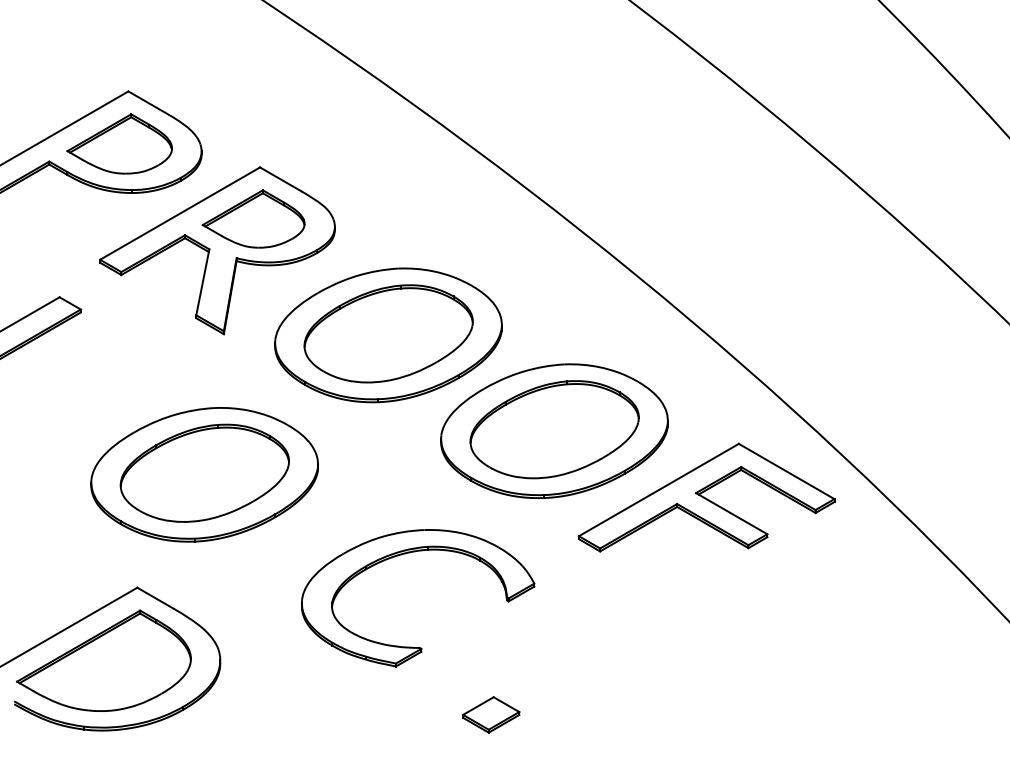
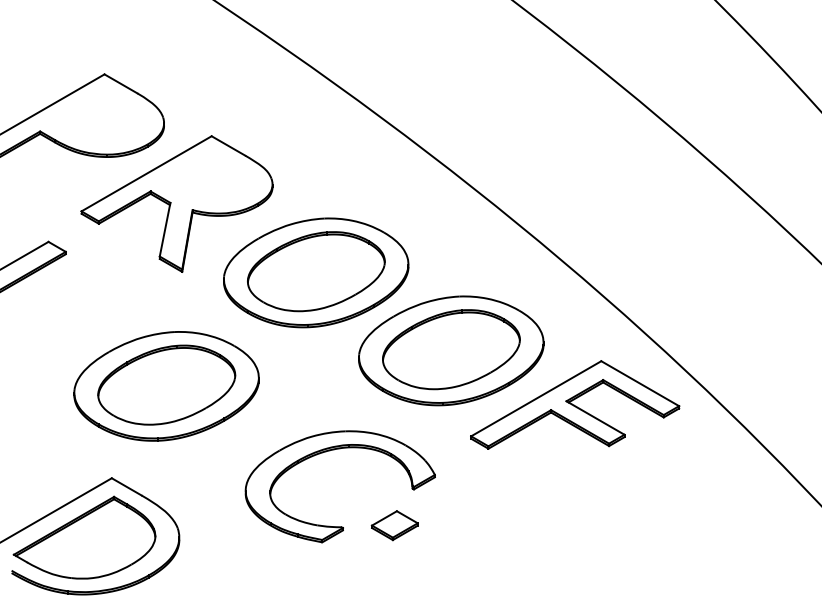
part: (119, 143) -> (97, 116), removed
part: (253, 218) -> (206, 177), removed
part: (491, 714) -> (395, 525), moved

